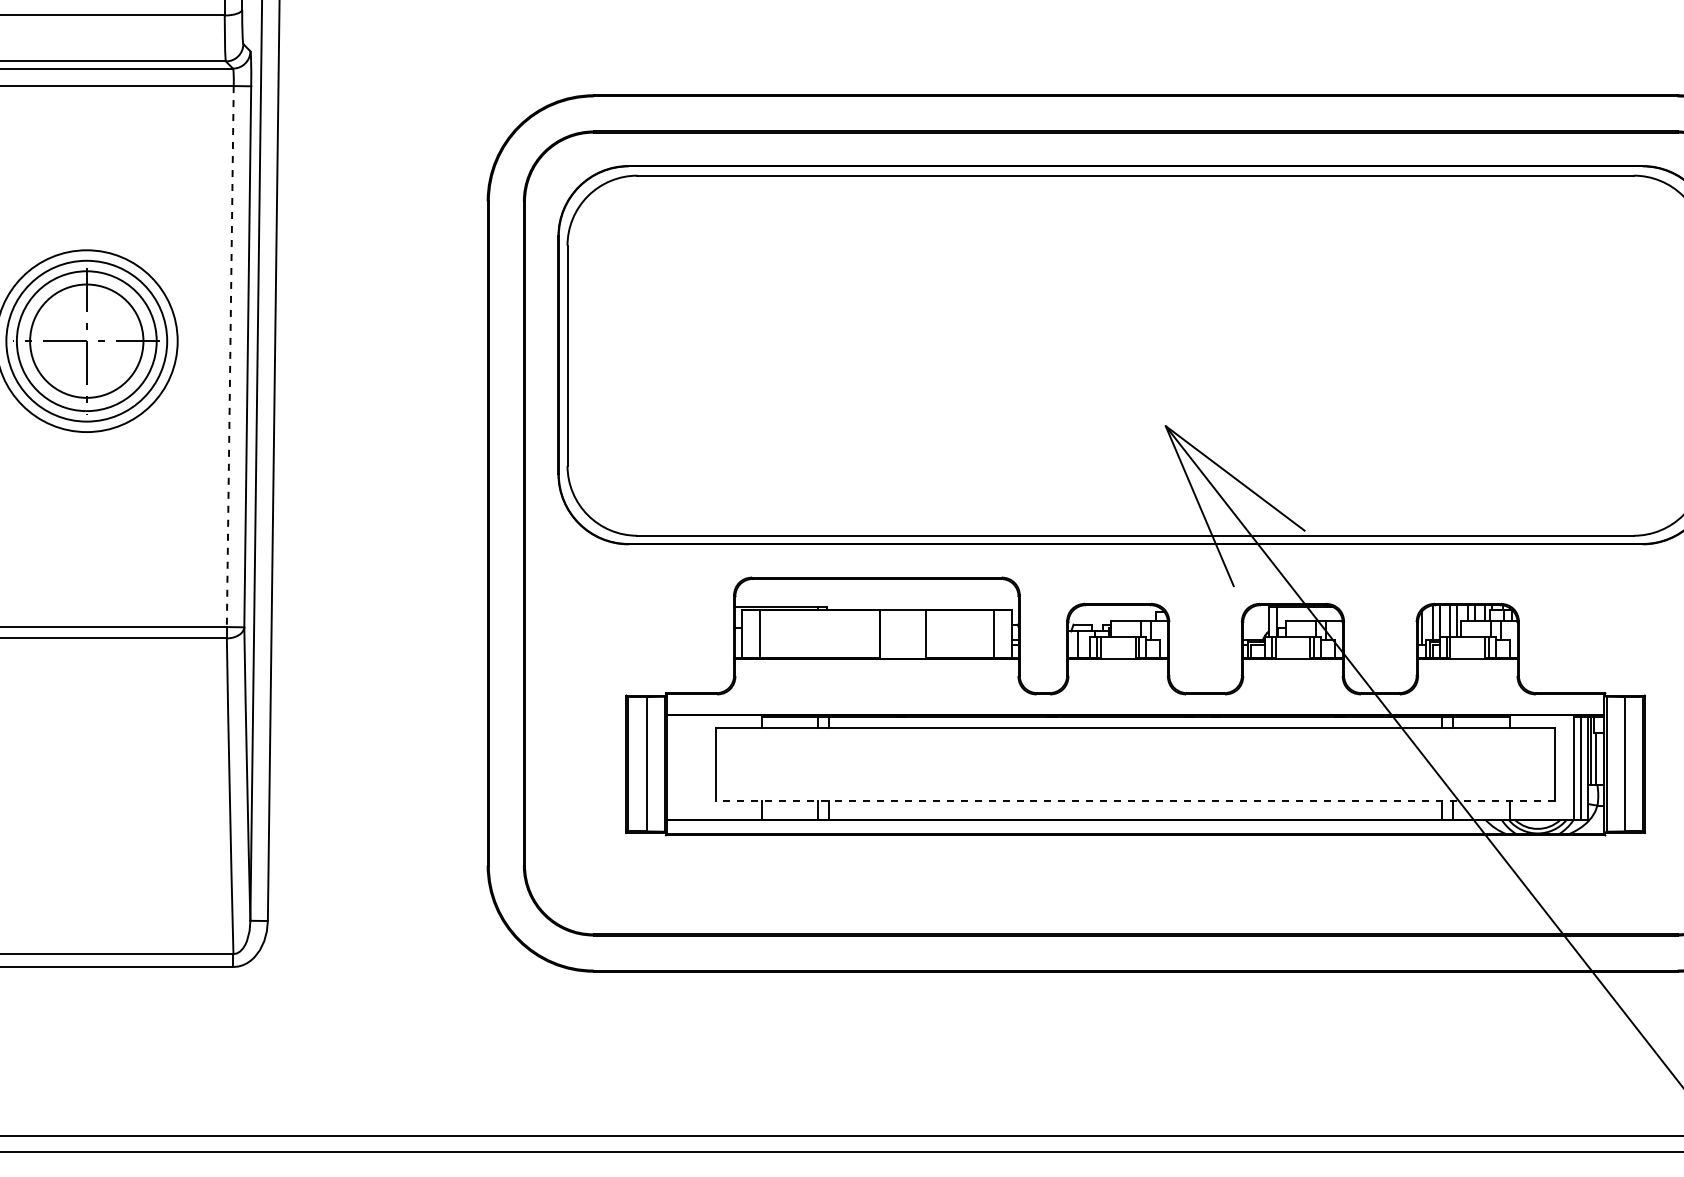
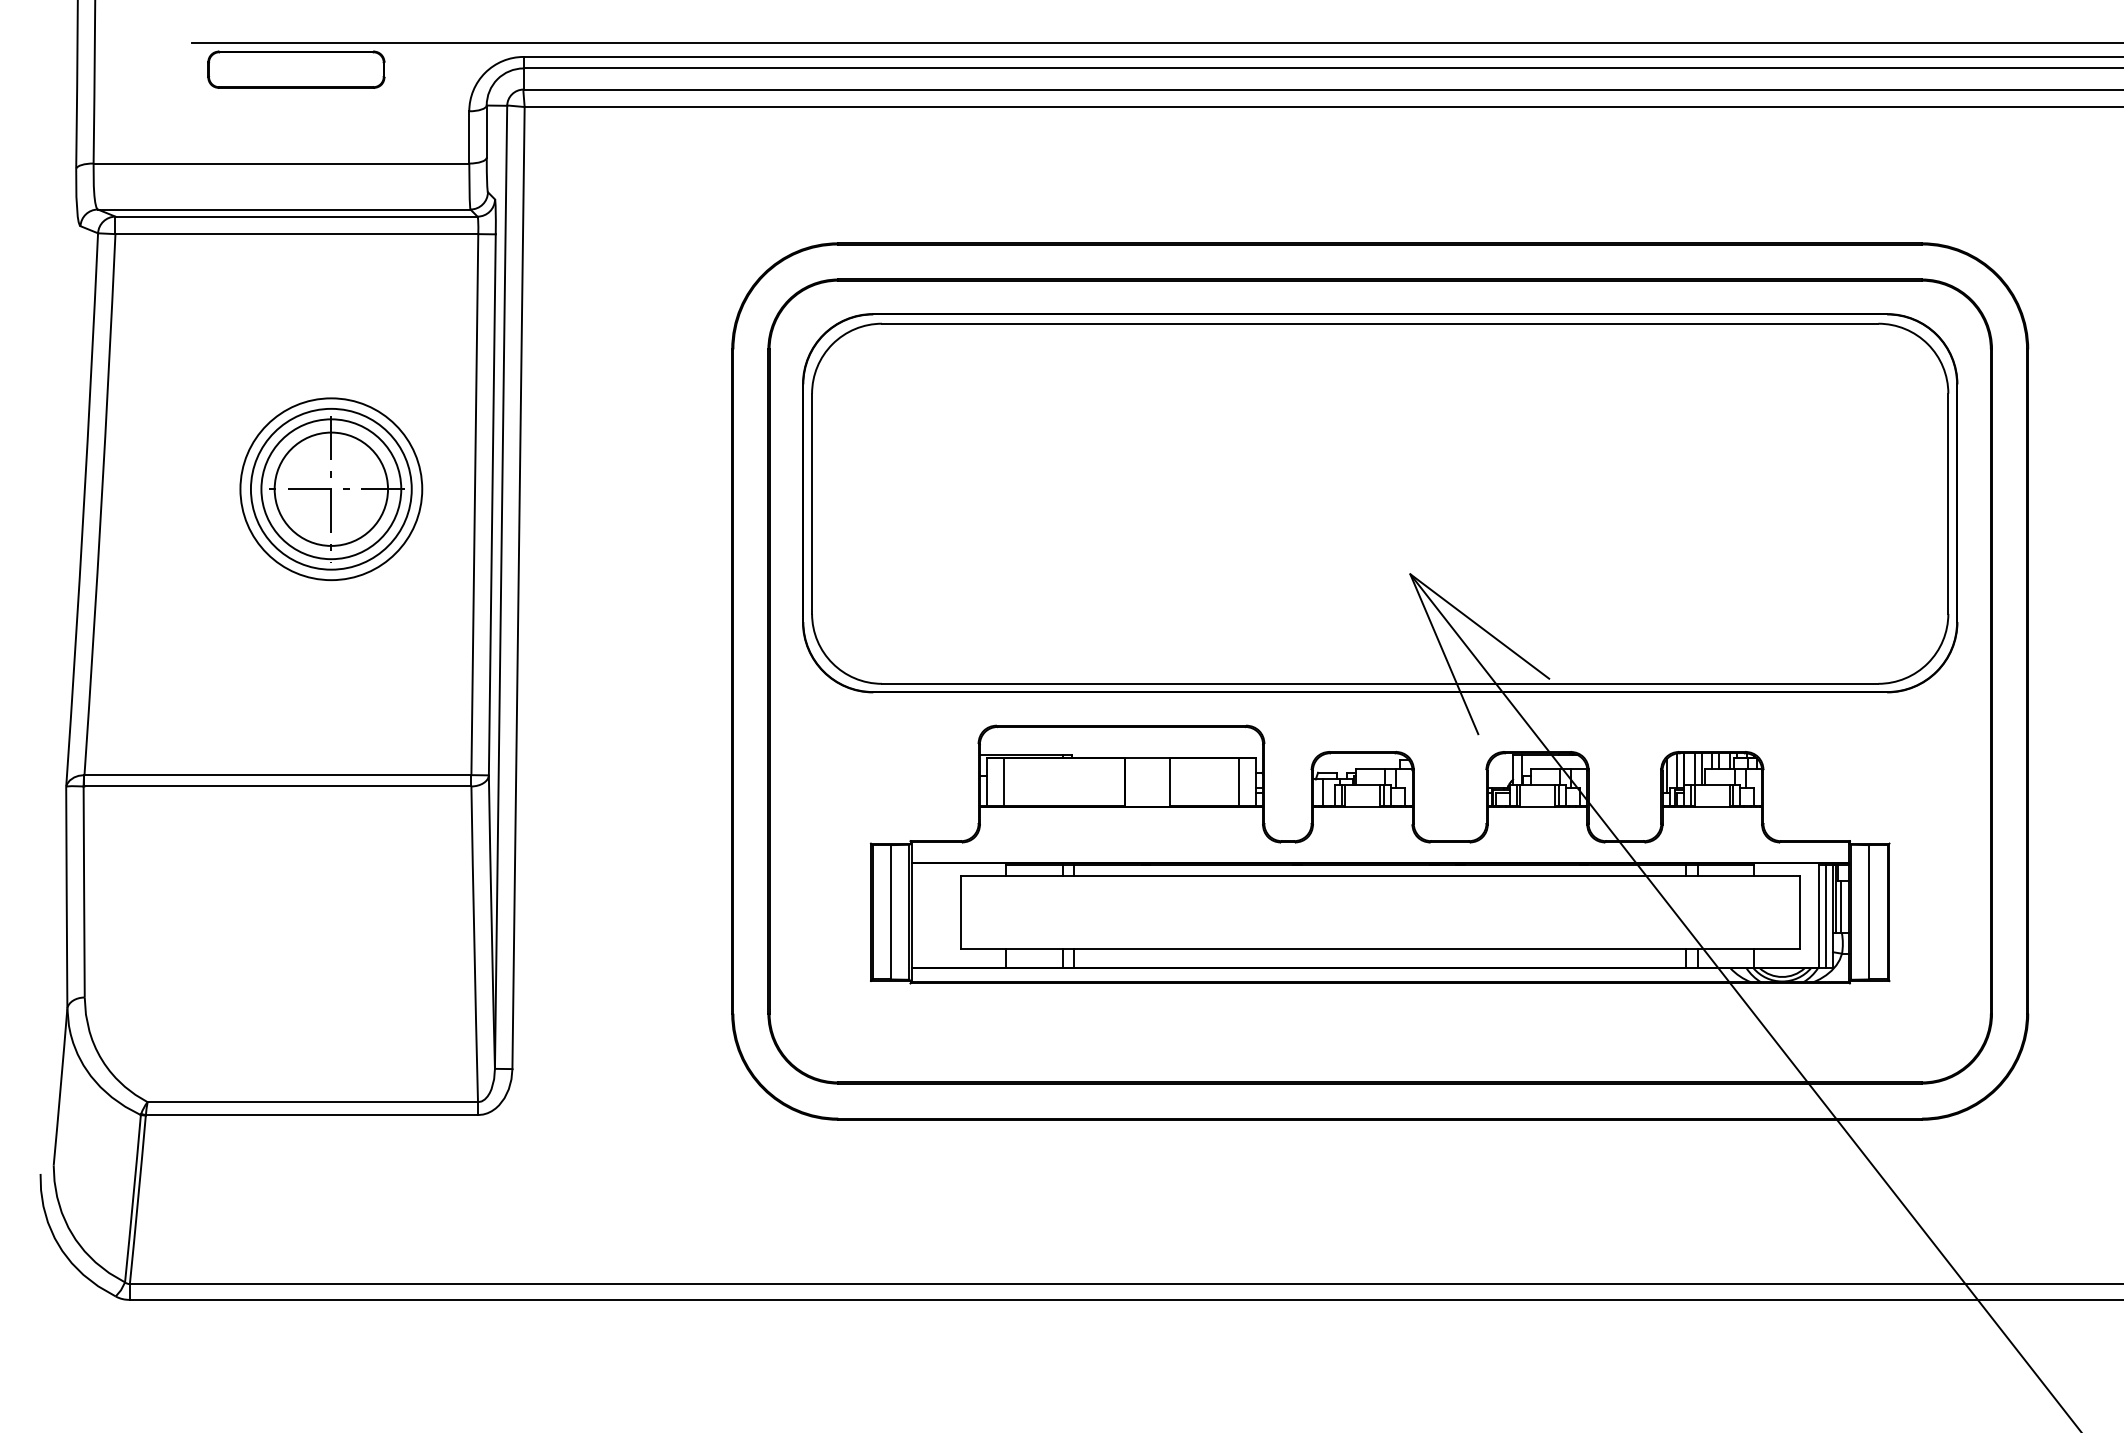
line: (229, 356) -> (474, 504), dashed -> solid
line: (1135, 801) -> (1380, 949), dashed -> solid

